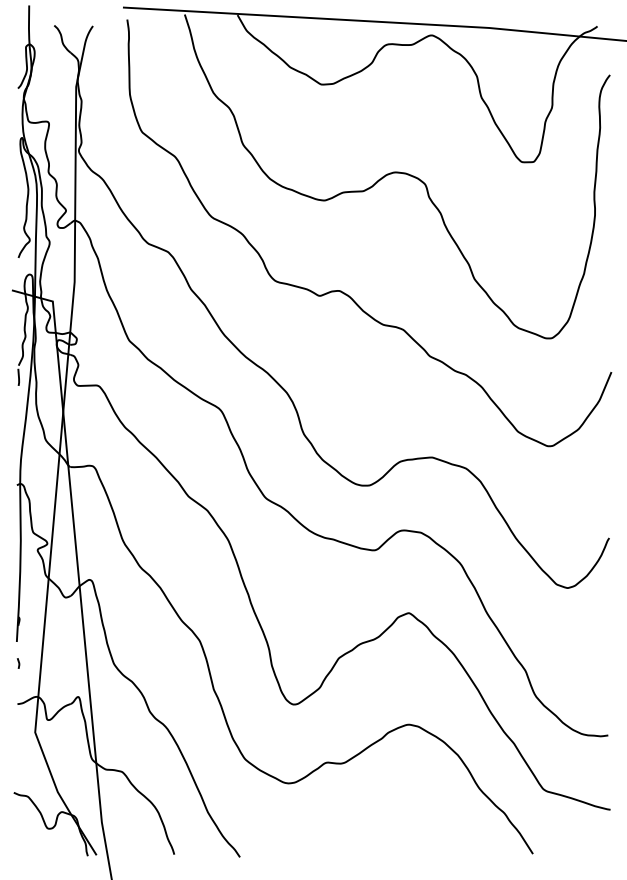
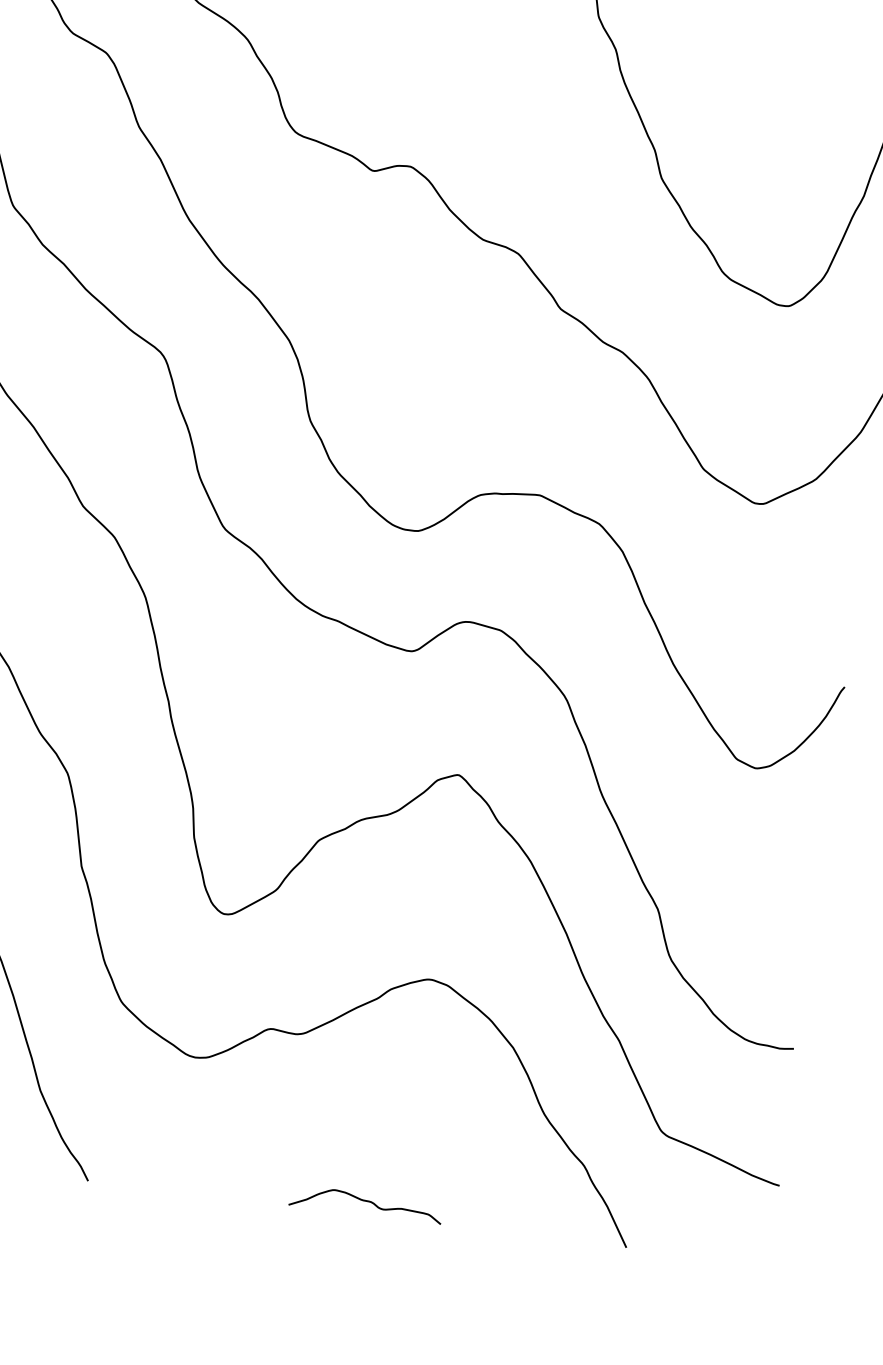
curve: (390, 848) -> (366, 1202), added

